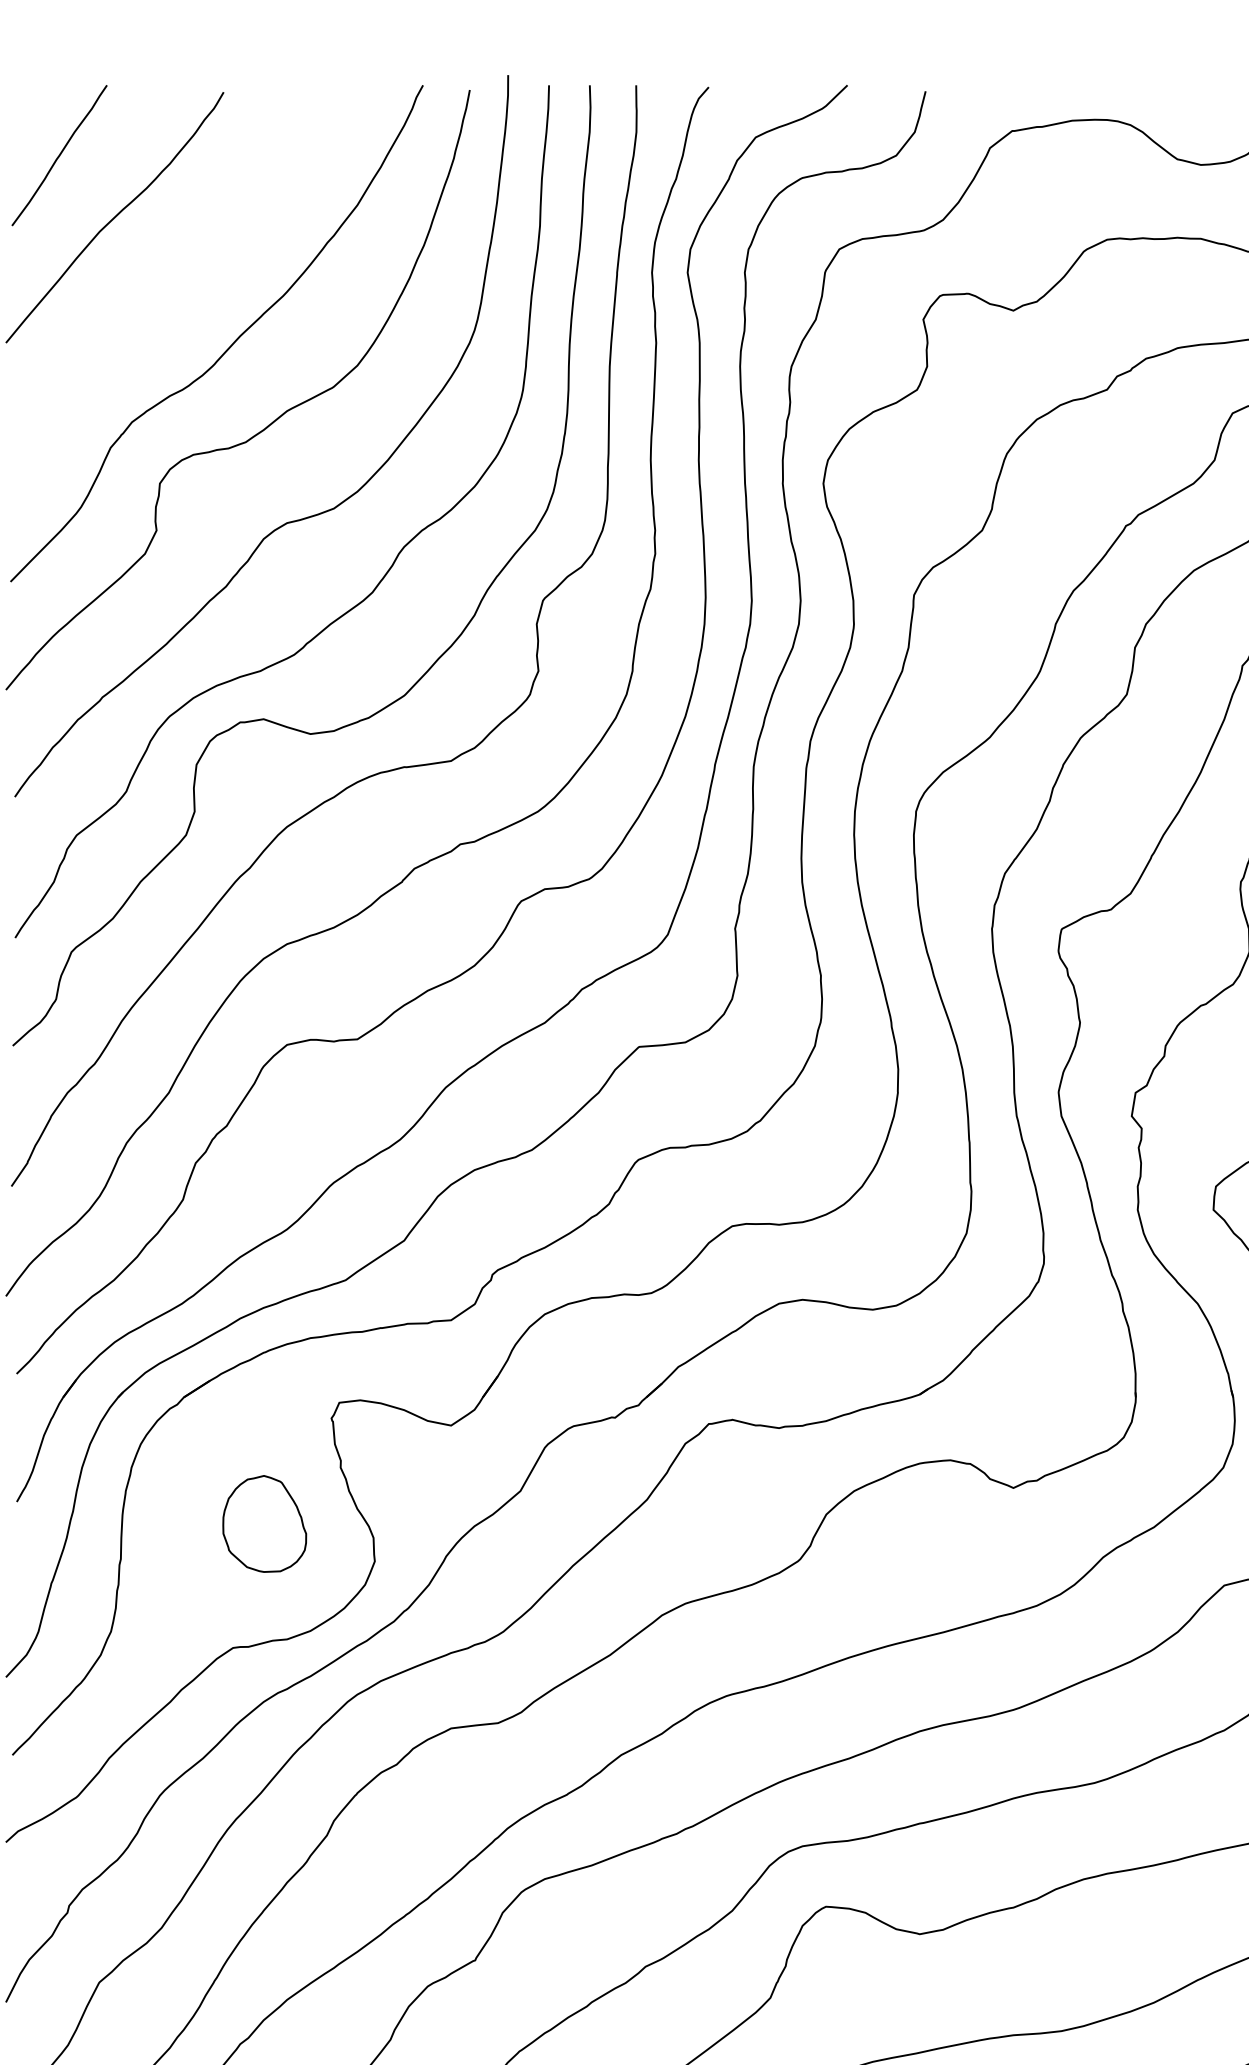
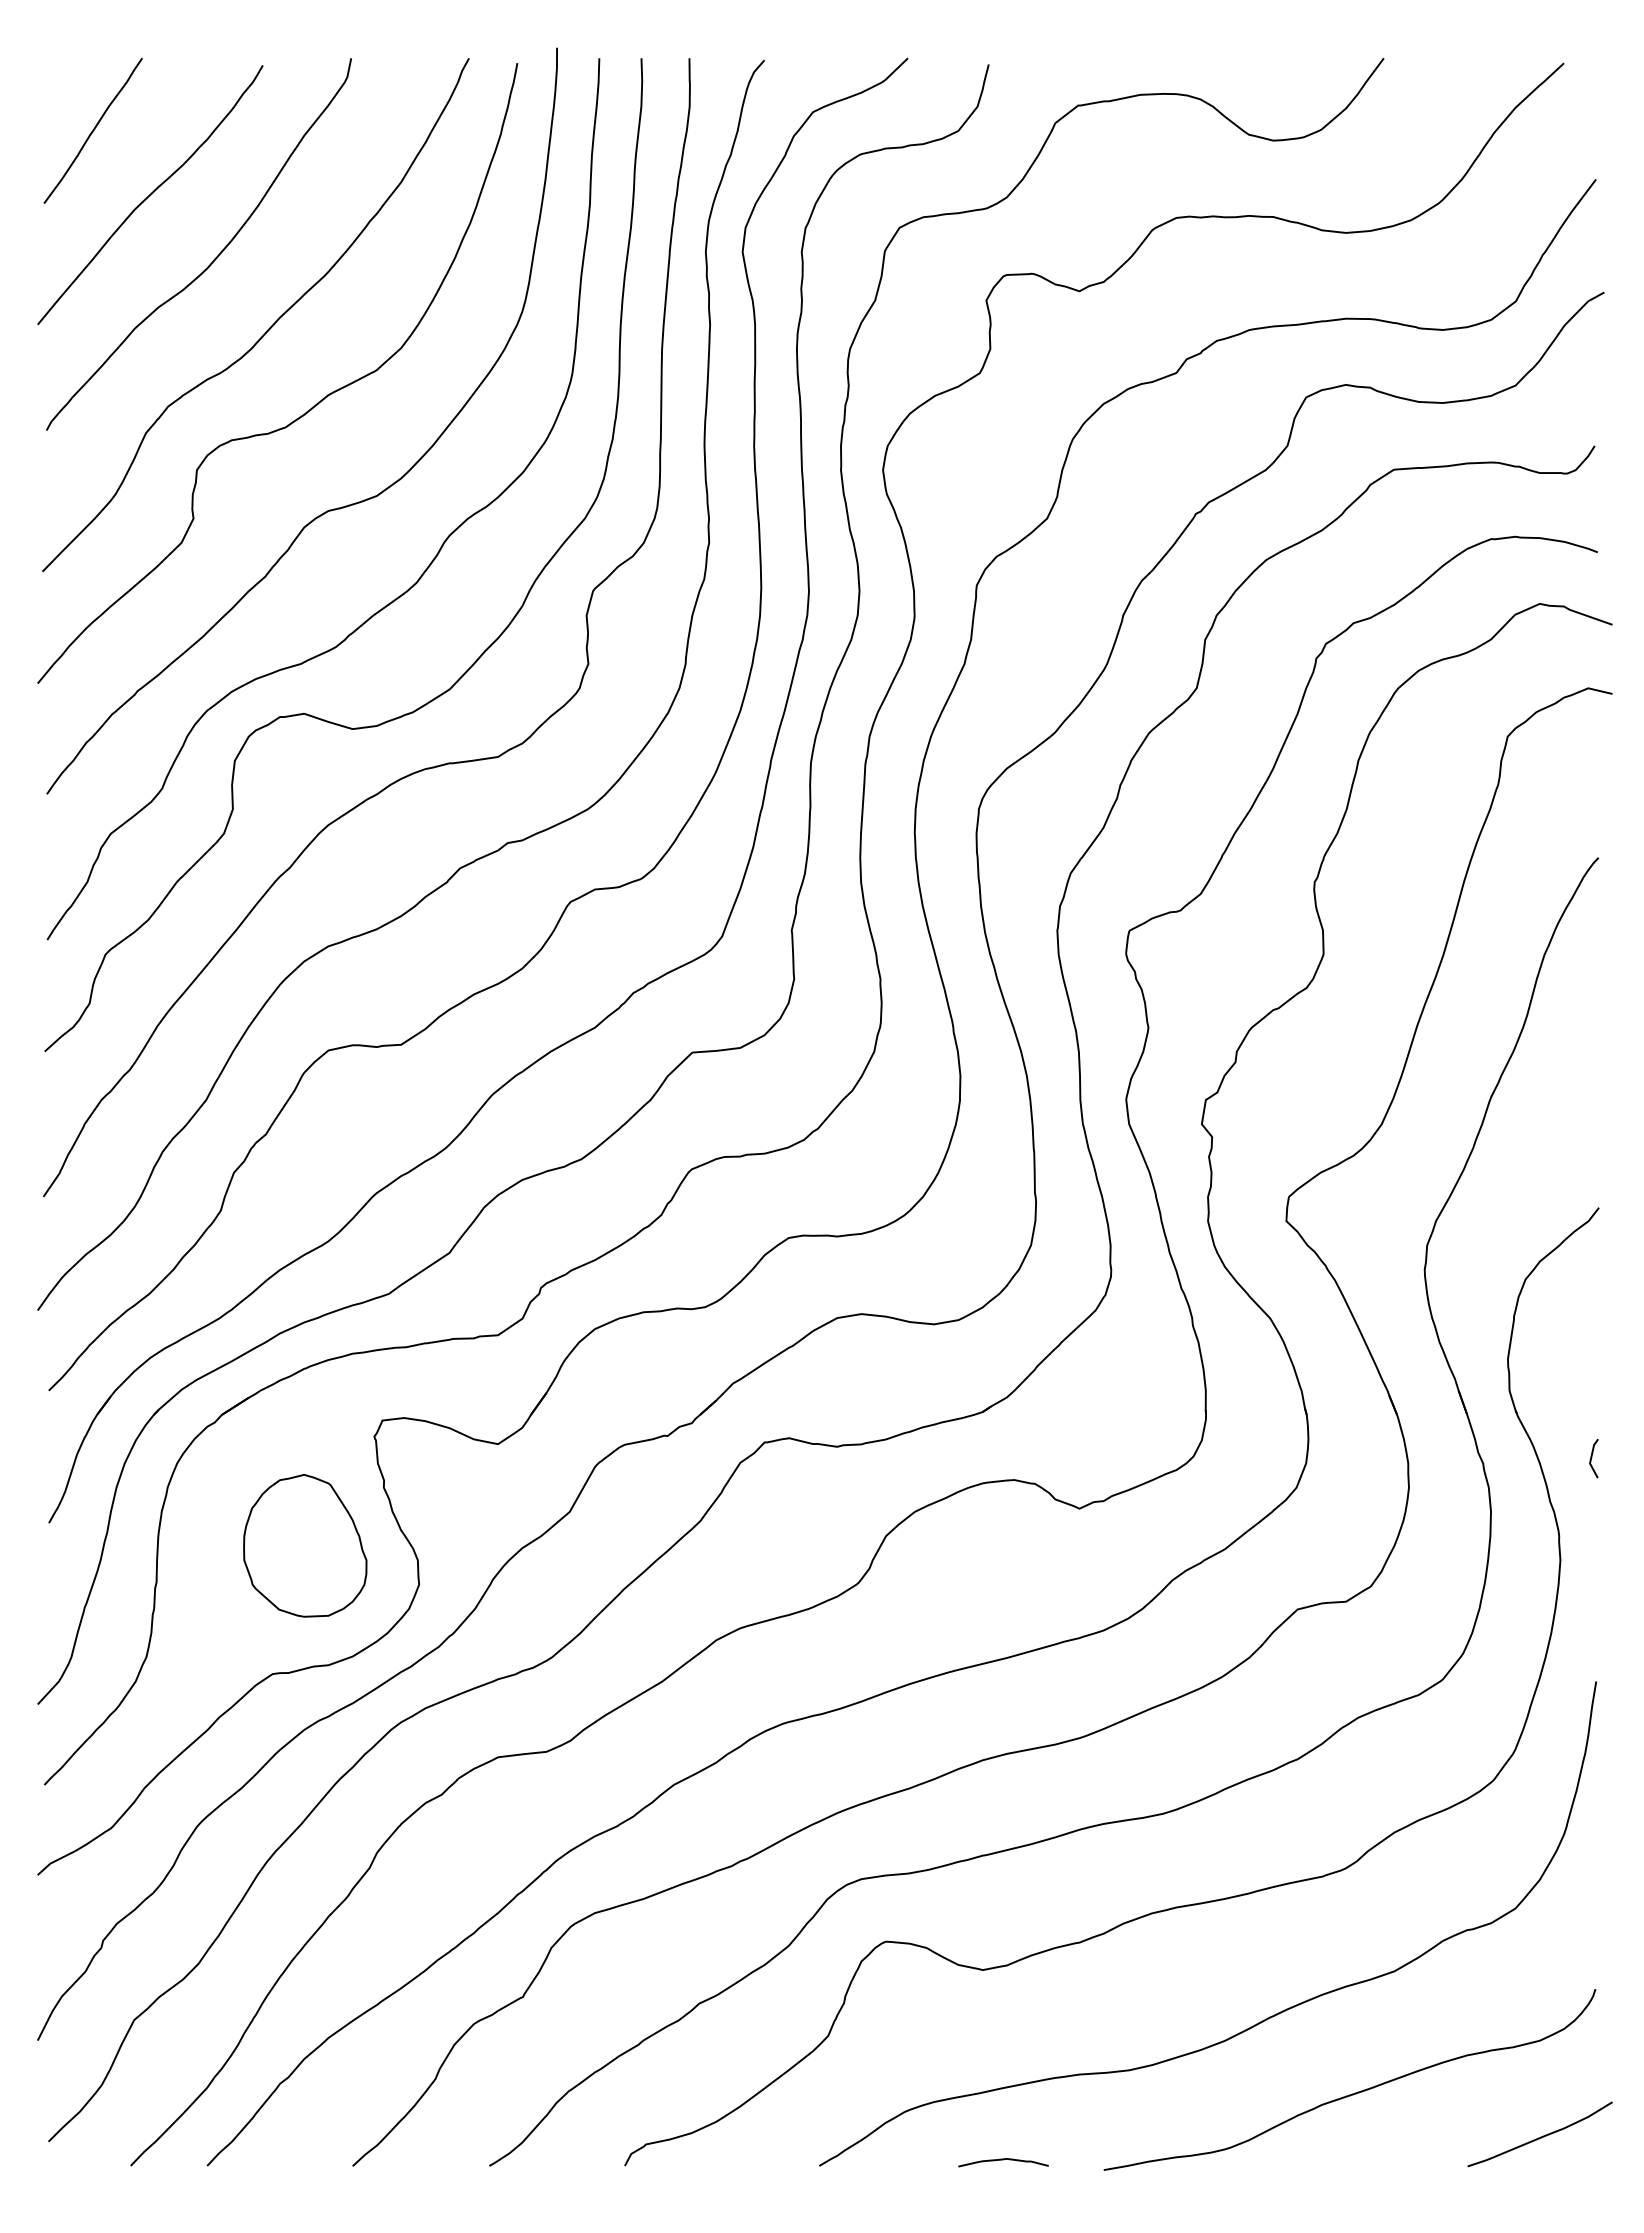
curve: (175, 279) -> (213, 259), added
part: (264, 1523) -> (305, 1545), size x1.43

